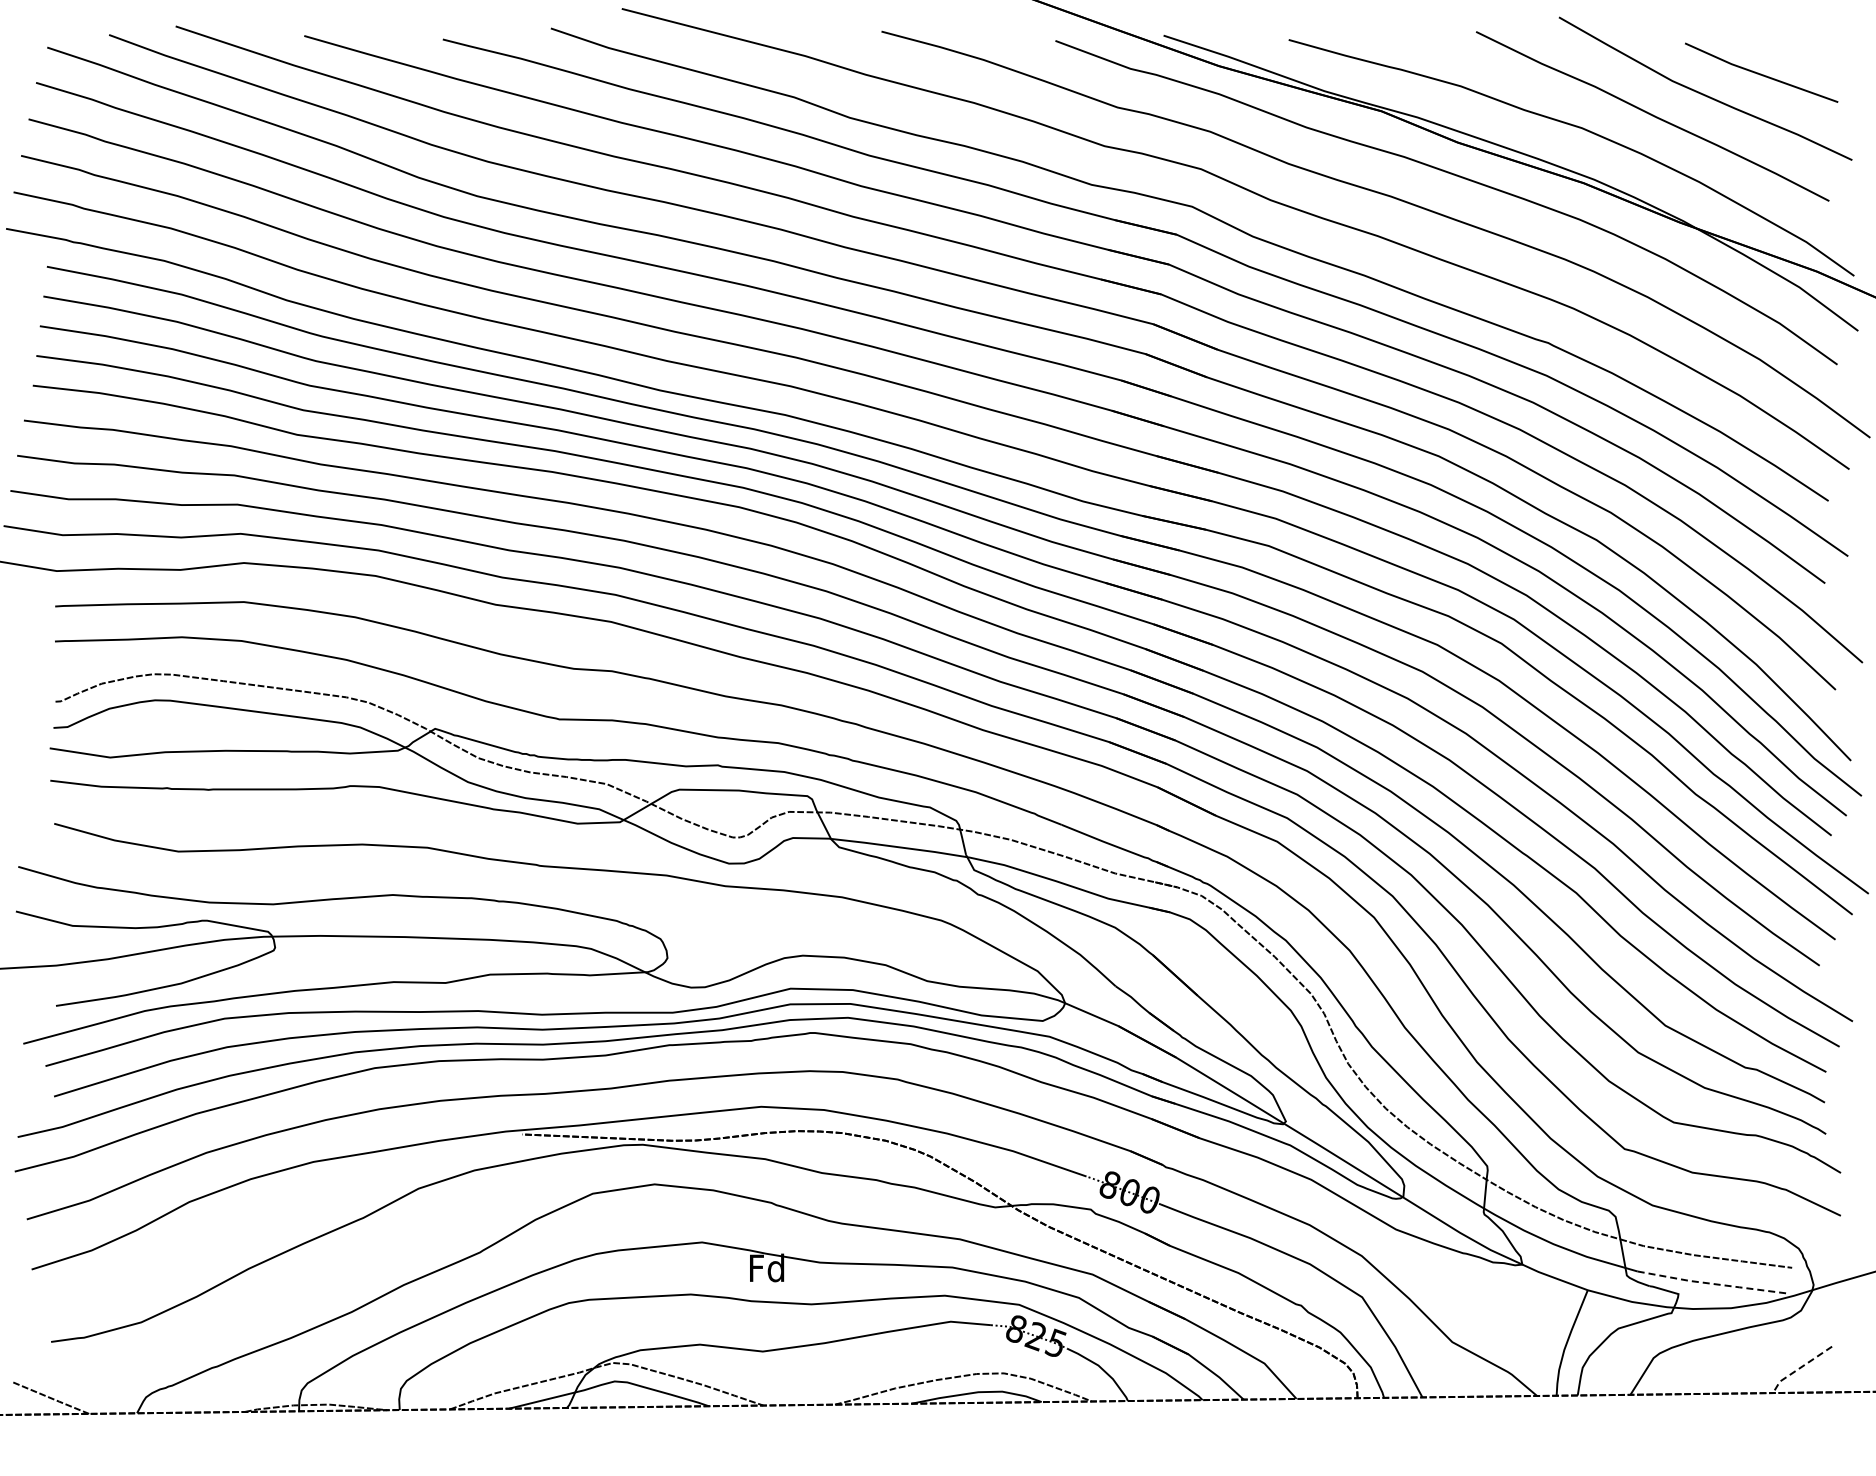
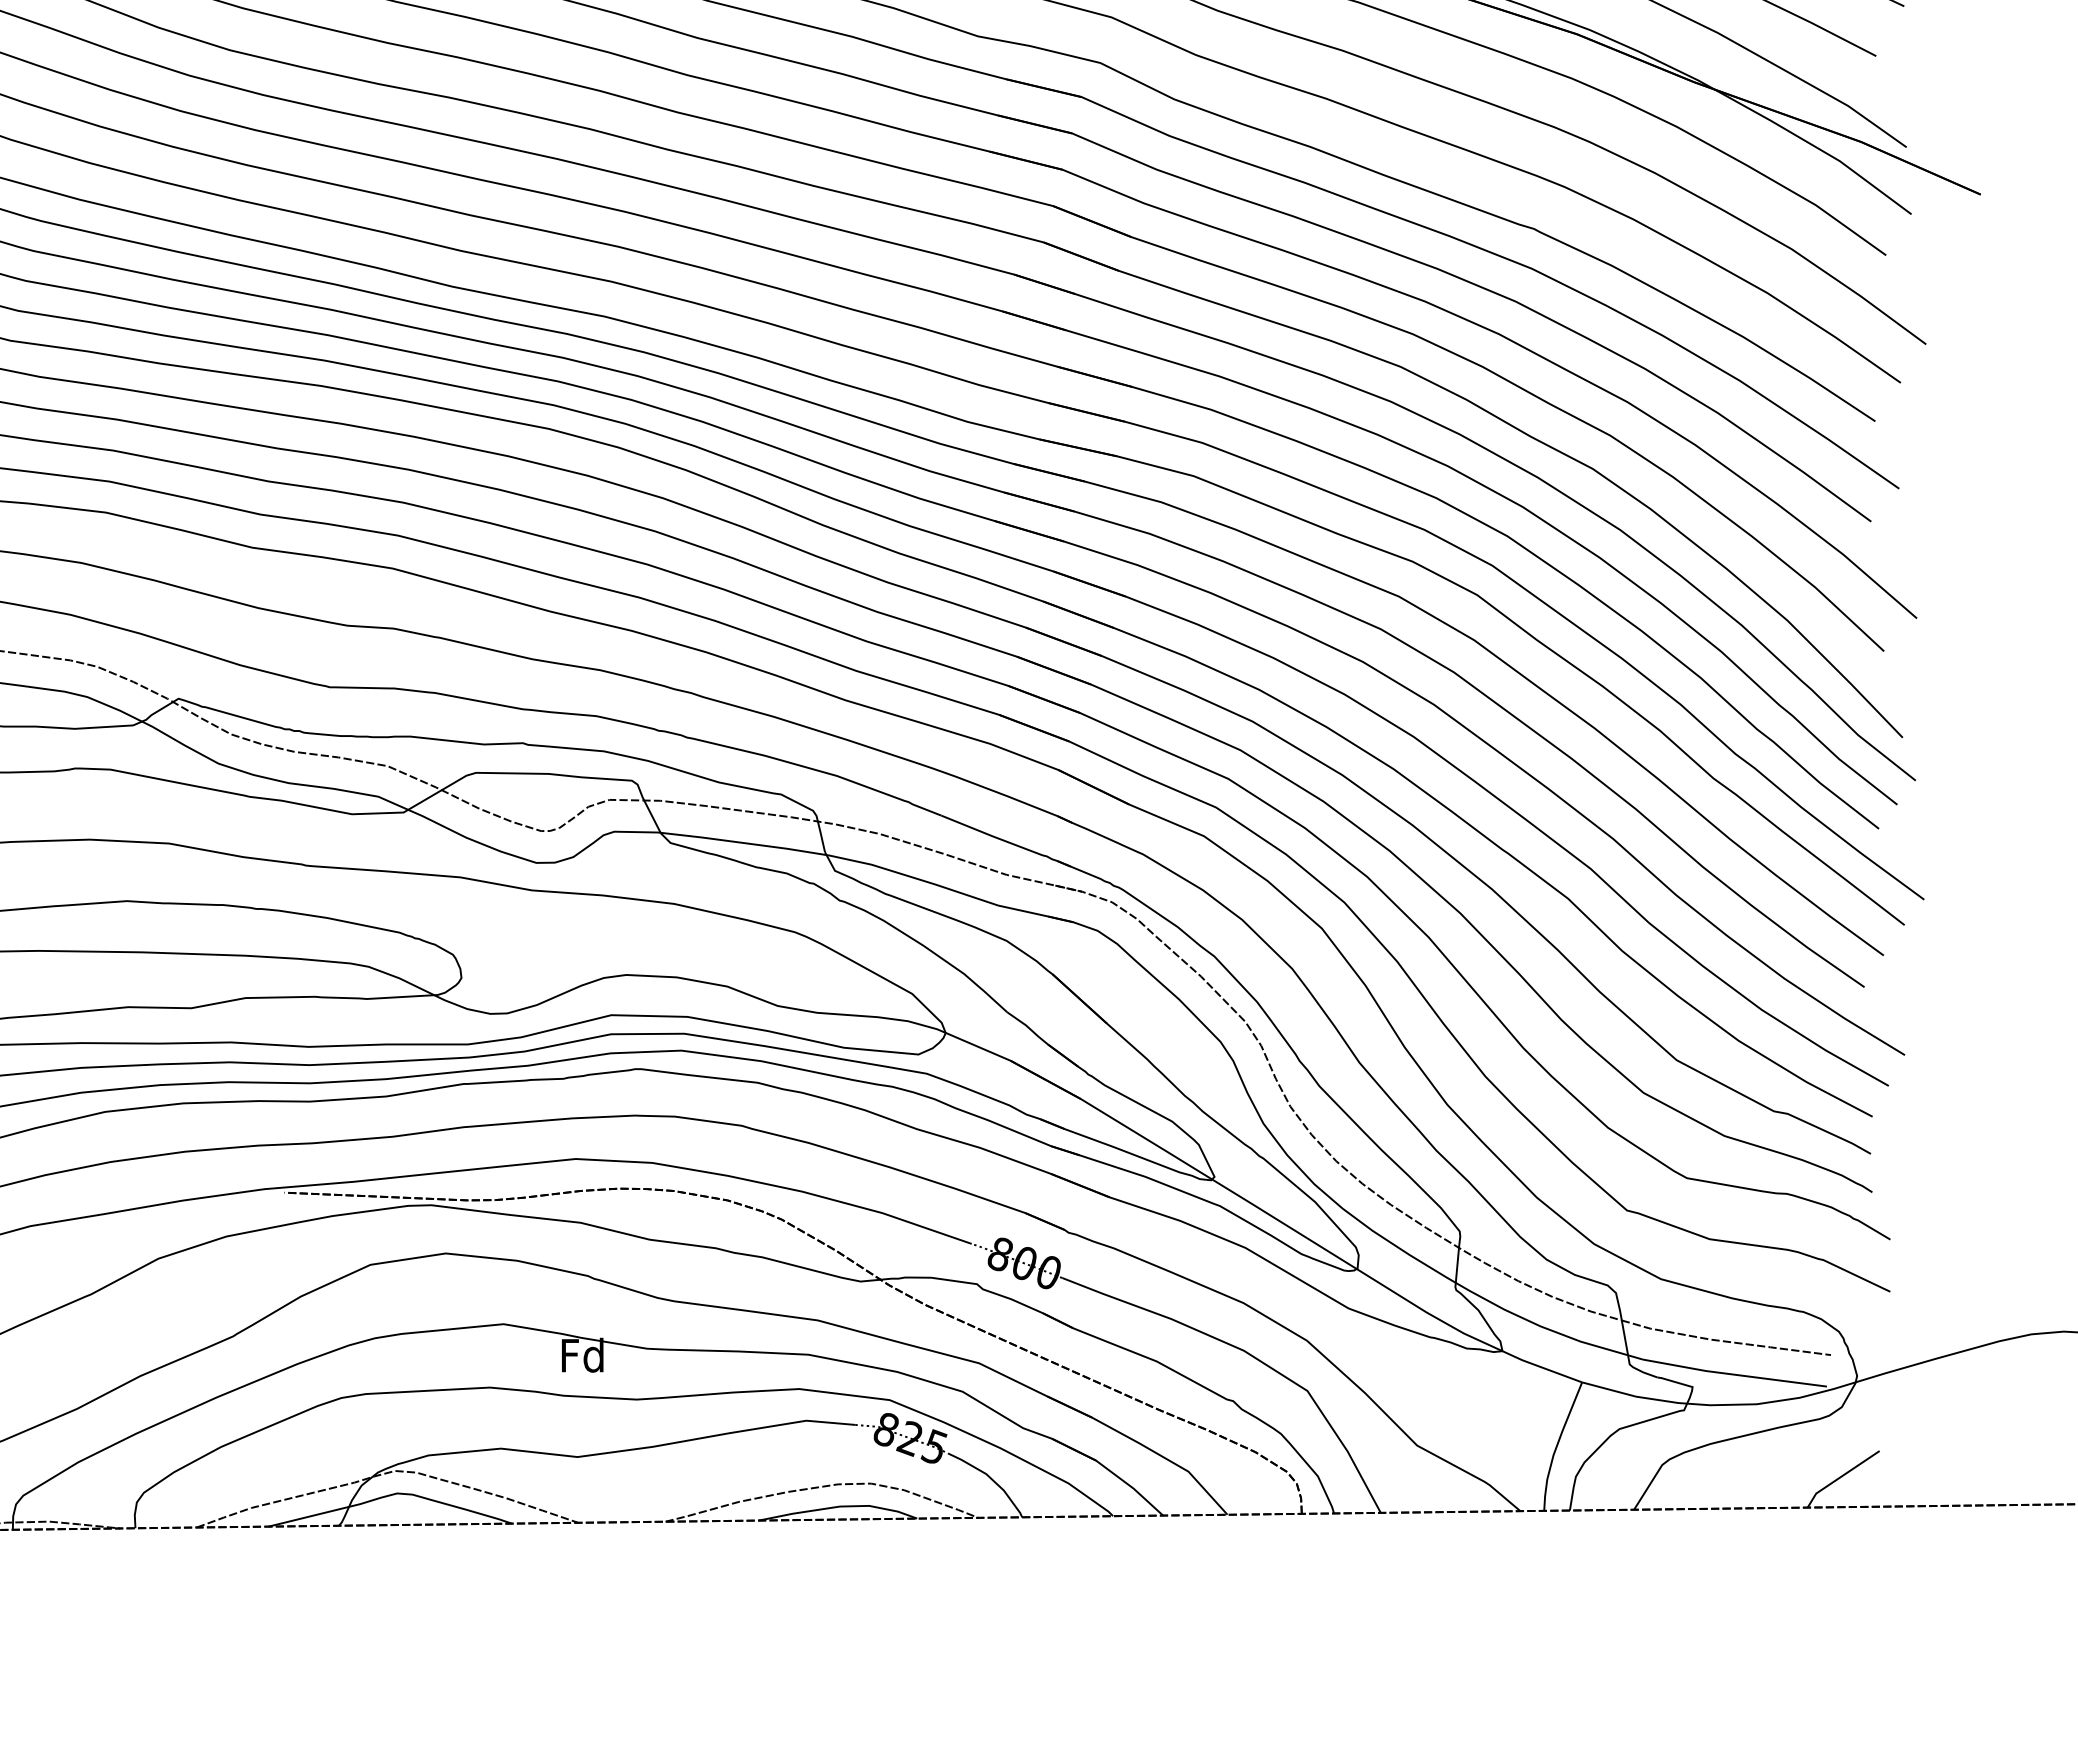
line: (1713, 1284) -> (1735, 1375), dashed -> solid
line: (1799, 1368) -> (1839, 1477), dashed -> solid

